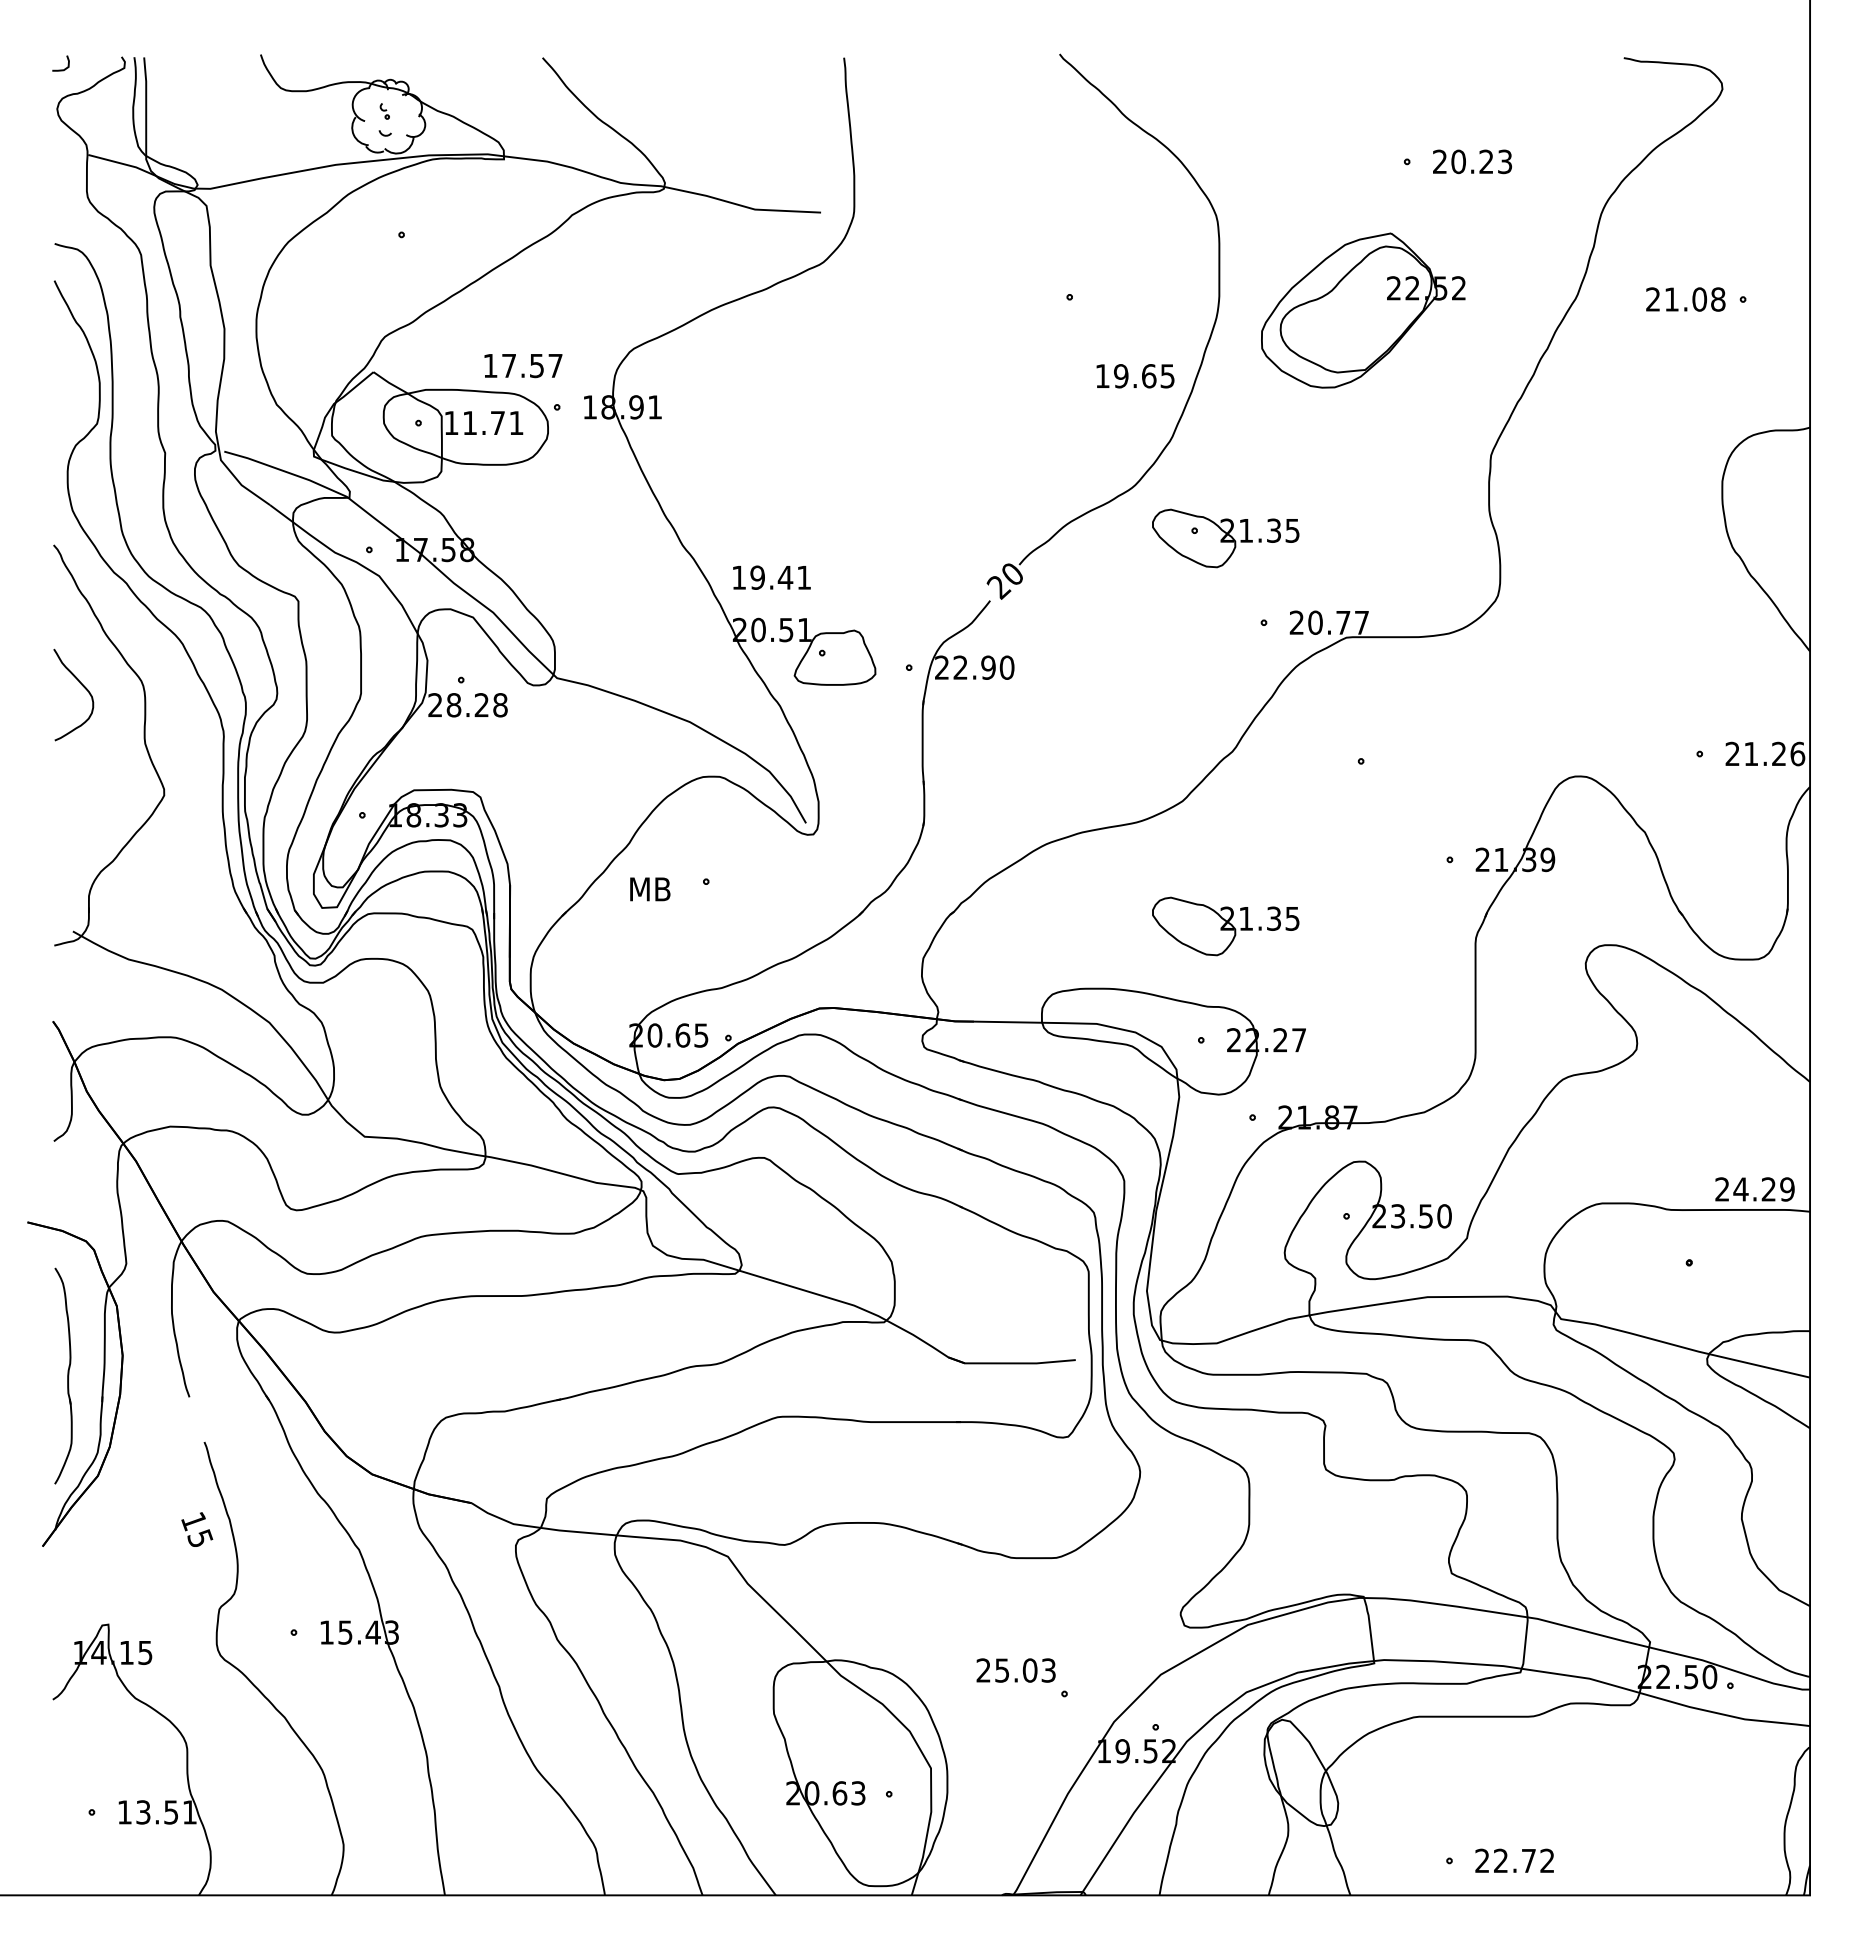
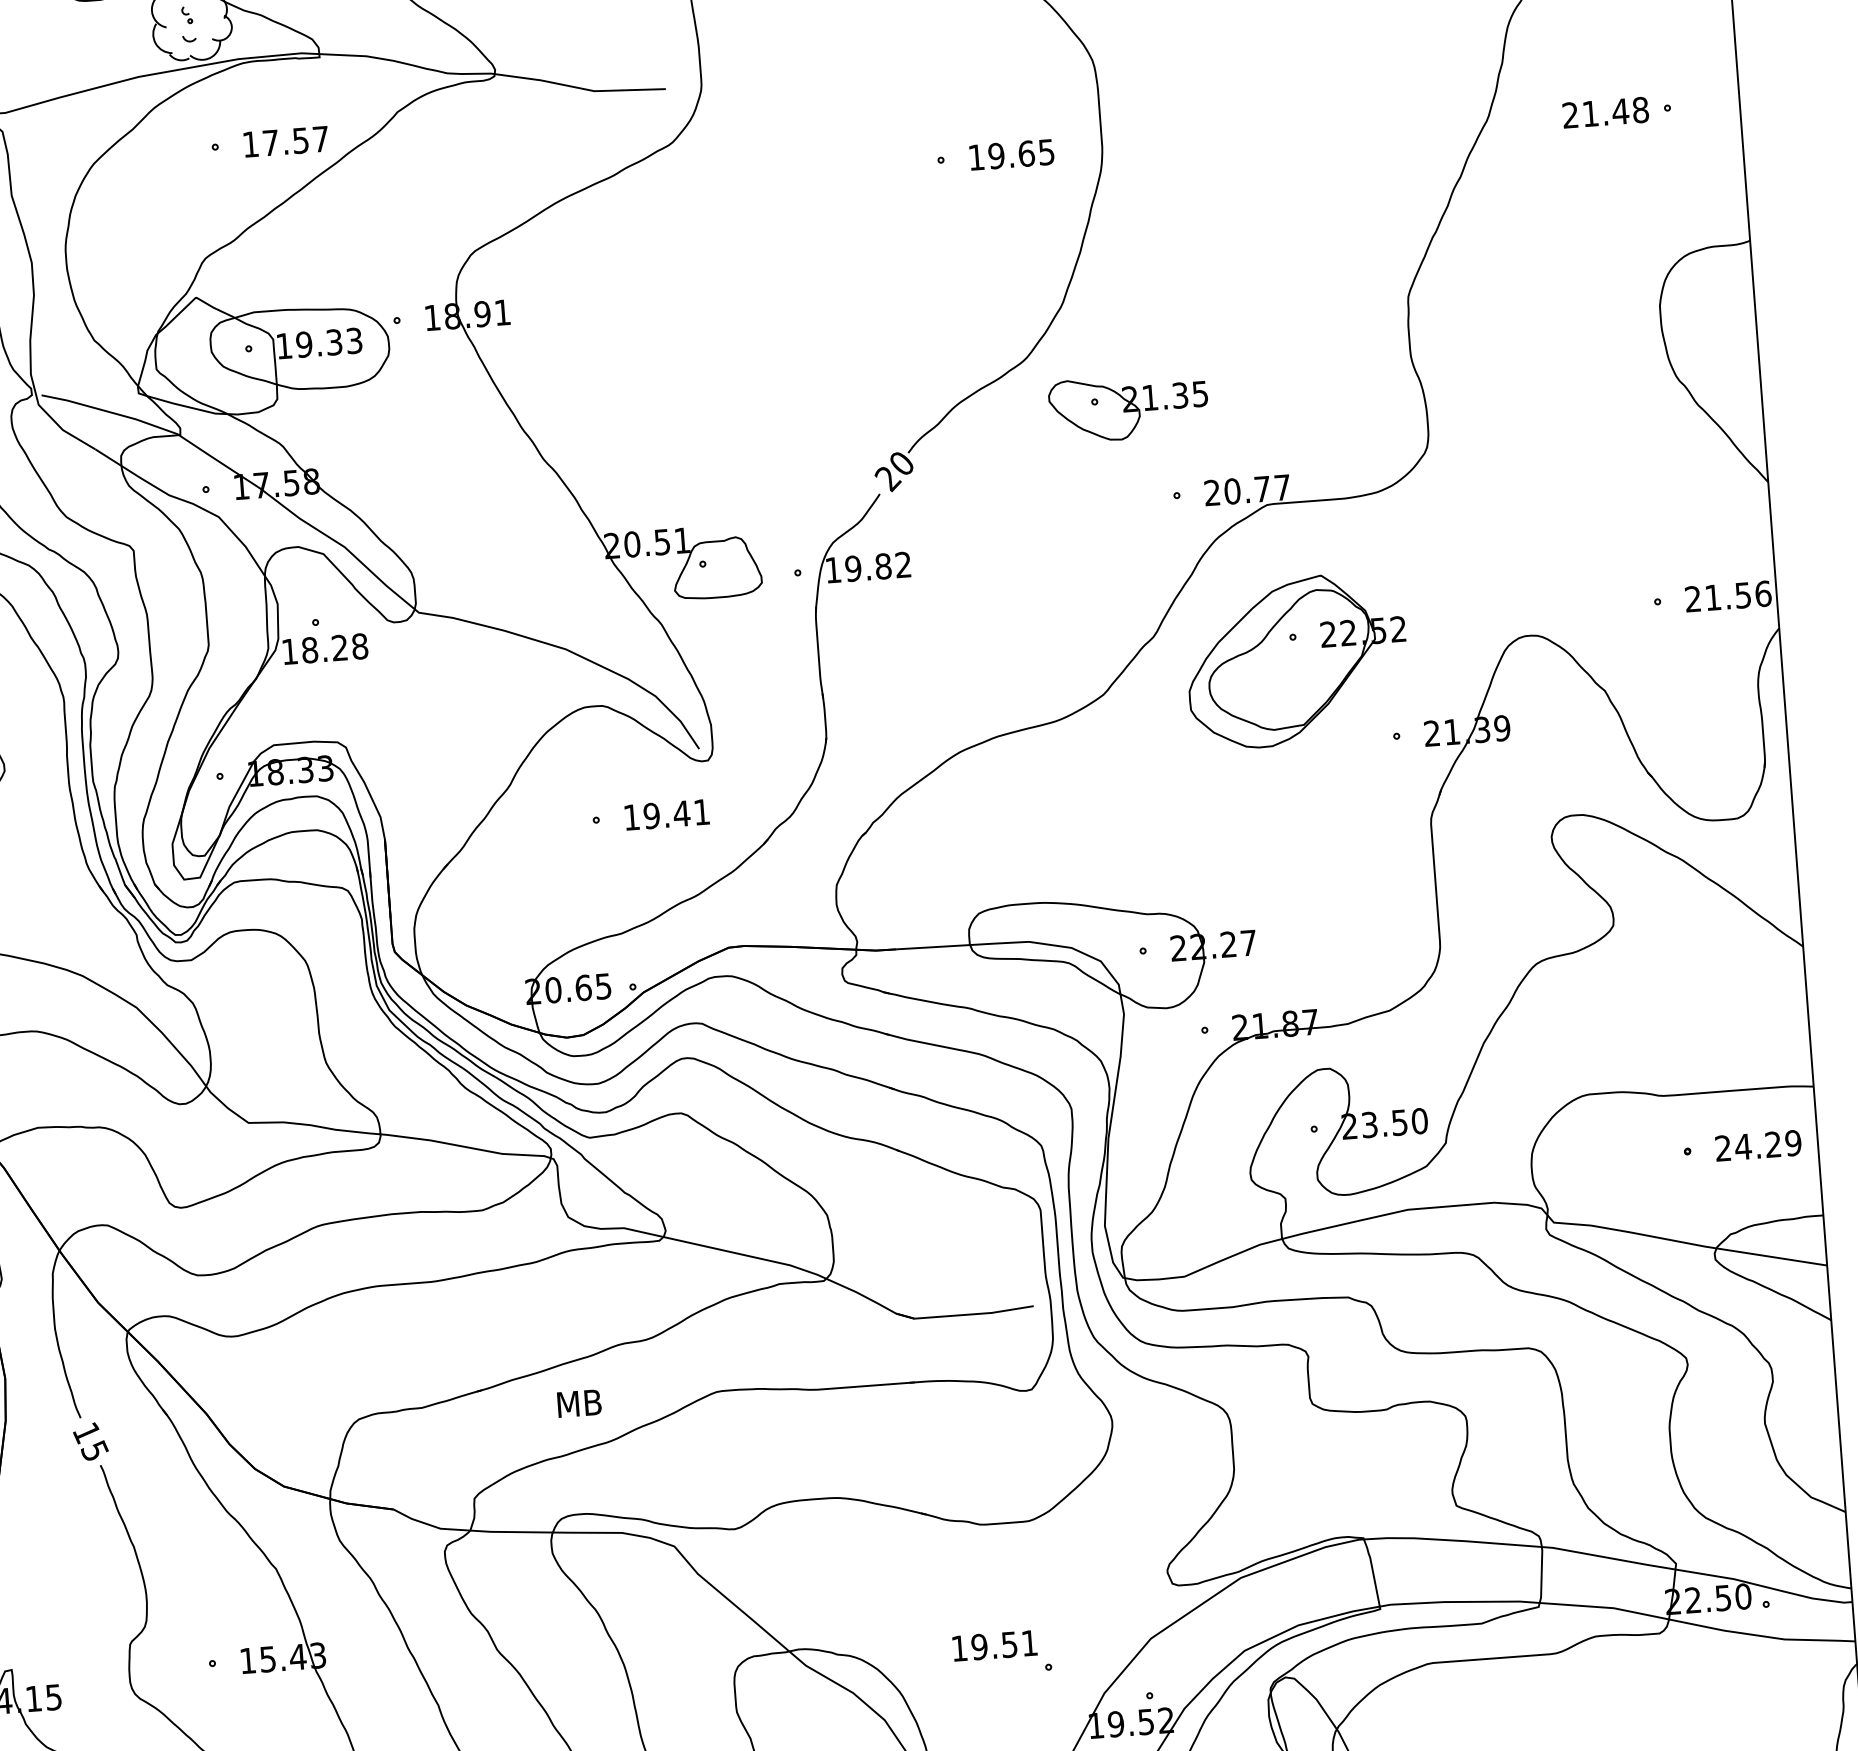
text: (1699, 299) -> (1620, 111), 21.08 -> 21.48
part: (1363, 310) -> (1297, 660), moved
text: (523, 366) -> (286, 142), moved
text: (1135, 376) -> (1011, 155), moved
text: (492, 422) -> (328, 342), 11.71 -> 19.33
text: (771, 577) -> (666, 814), moved
text: (974, 667) -> (868, 567), 22.90 -> 19.82
text: (435, 704) -> (289, 650), 28.28 -> 18.28
text: (1778, 753) -> (1742, 594), 21.26 -> 21.56
text: (650, 889) -> (579, 1403), moved
part: (1225, 926) -> (1160, 826), removed
text: (1754, 1189) -> (1757, 1145), moved
text: (197, 1529) -> (91, 1441), moved
text: (1015, 1670) -> (993, 1645), 25.03 -> 19.51

